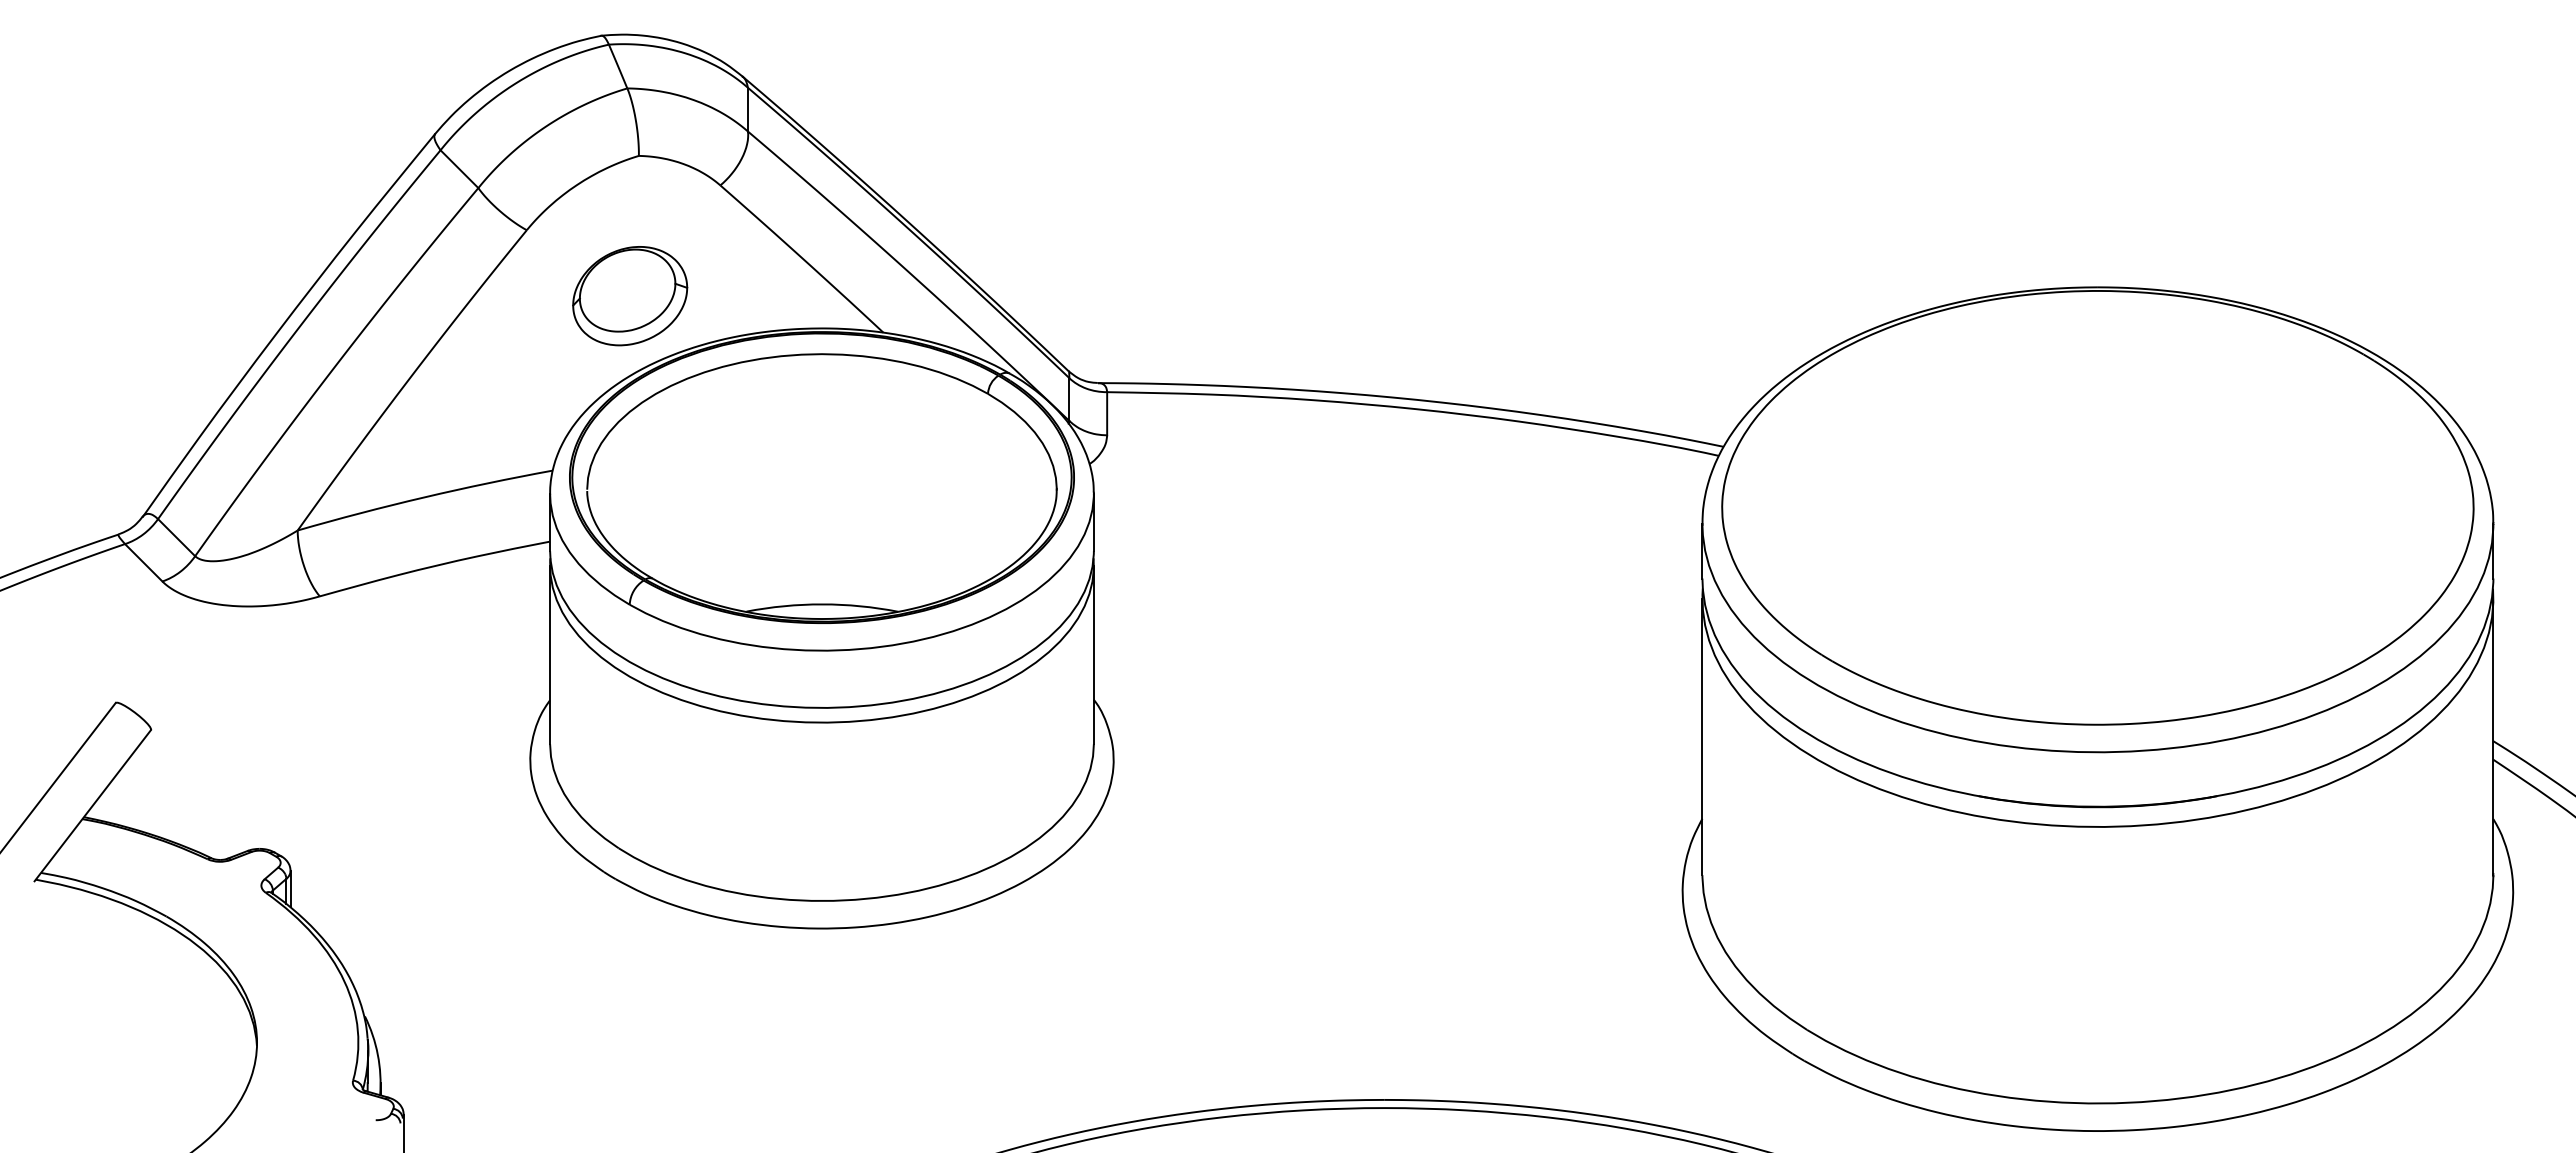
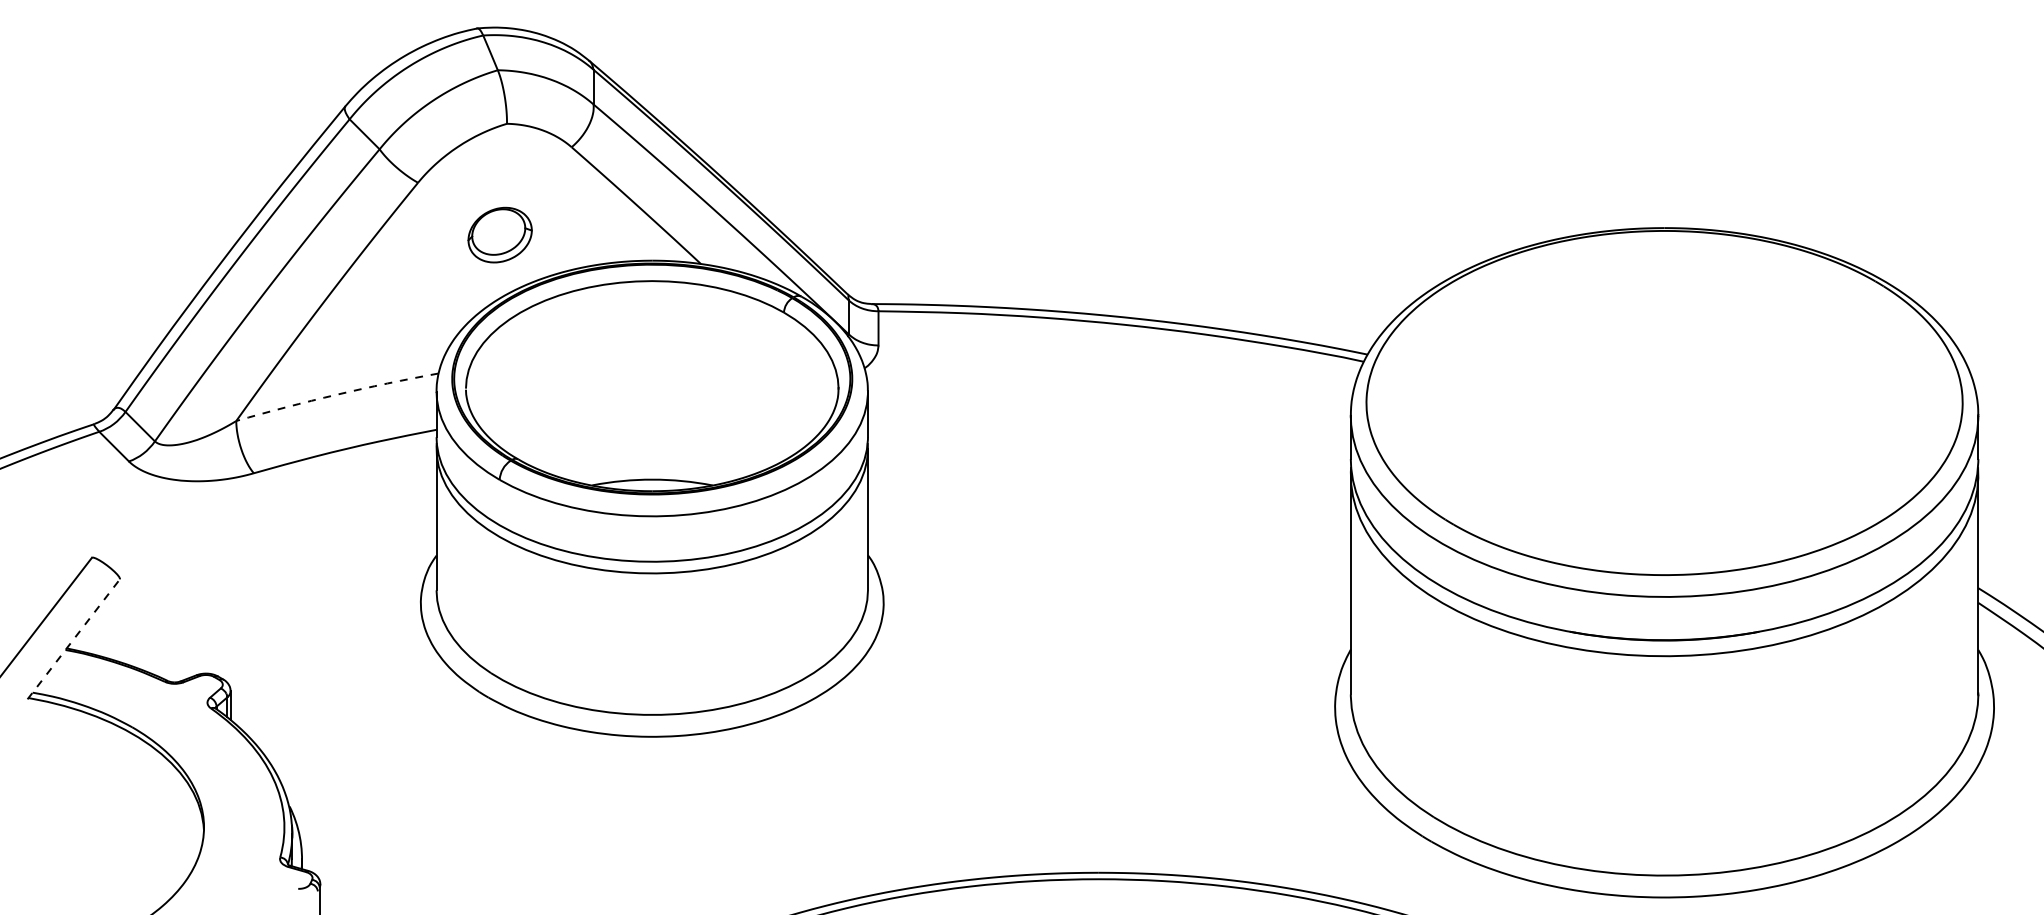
part: (630, 296) -> (500, 235), size x0.7
arc: (424, 497) -> (336, 394), solid -> dashed
line: (93, 805) -> (74, 639), solid -> dashed

